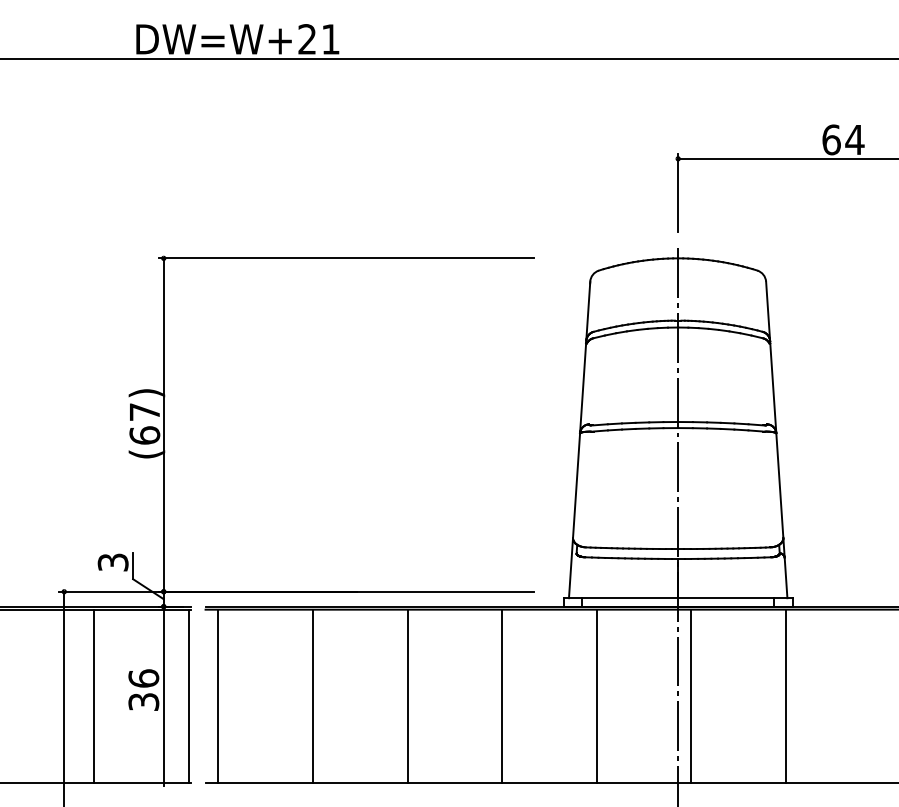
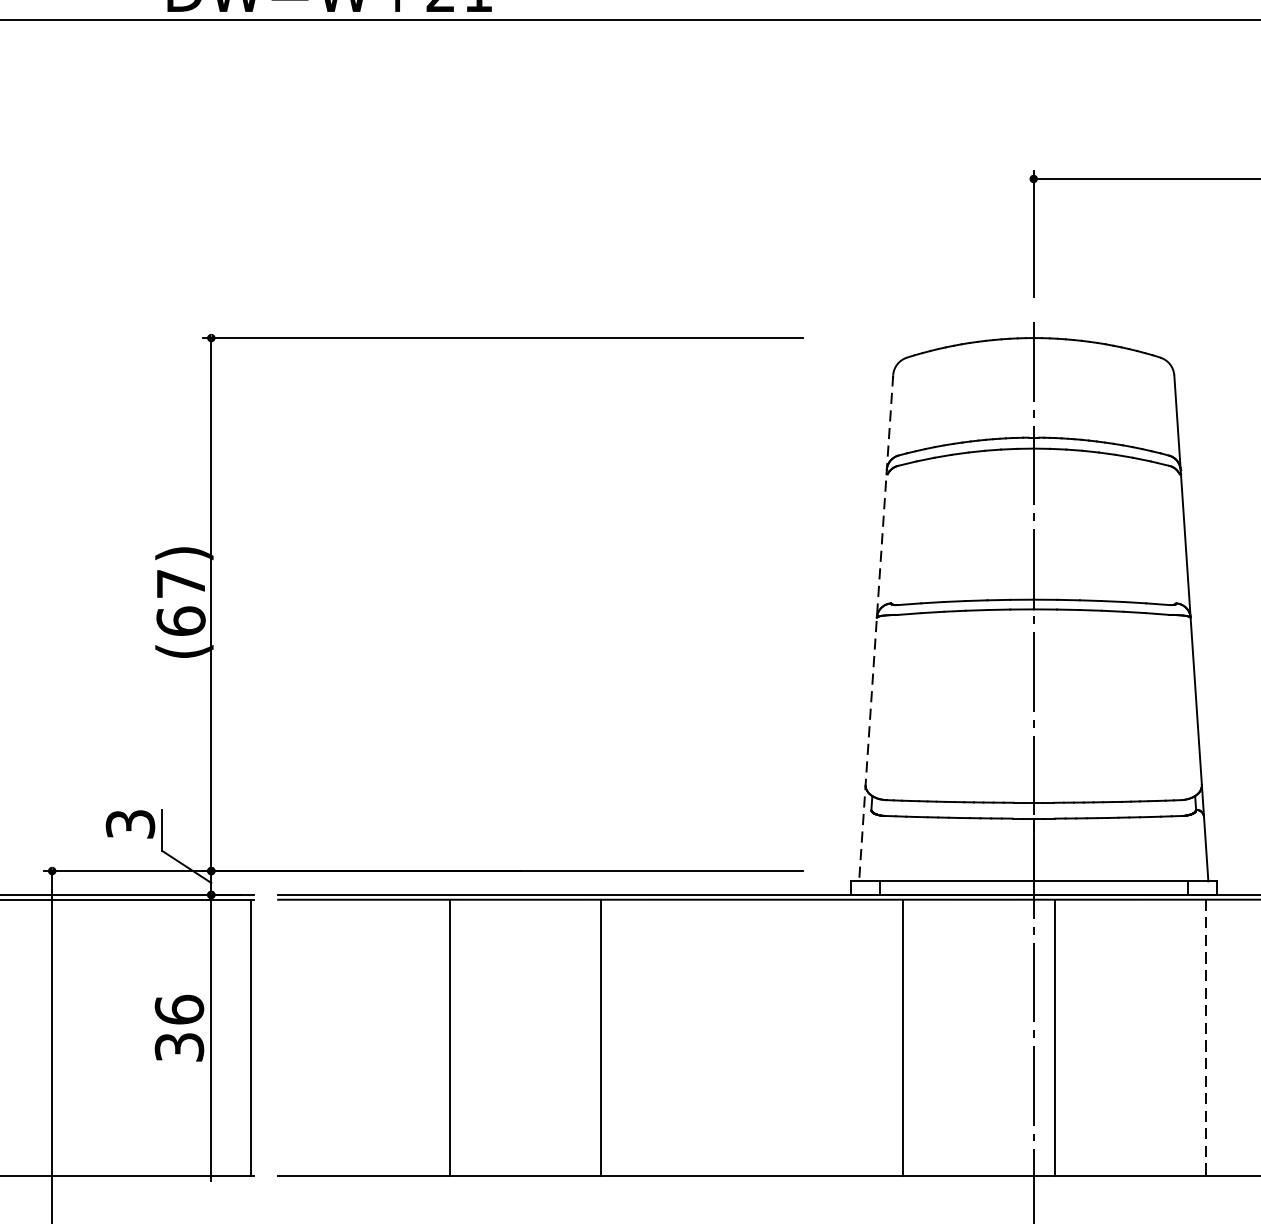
line: (579, 439) -> (875, 627), solid -> dashed
line: (94, 695) -> (100, 1036), removed
line: (218, 695) -> (298, 1036), removed
line: (502, 695) -> (752, 1036), removed
line: (785, 696) -> (1205, 1038), solid -> dashed

